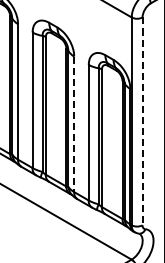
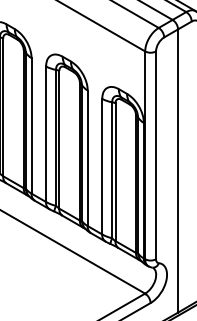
line: (143, 121) -> (156, 155), dashed -> solid
line: (74, 124) -> (87, 158), dashed -> solid

